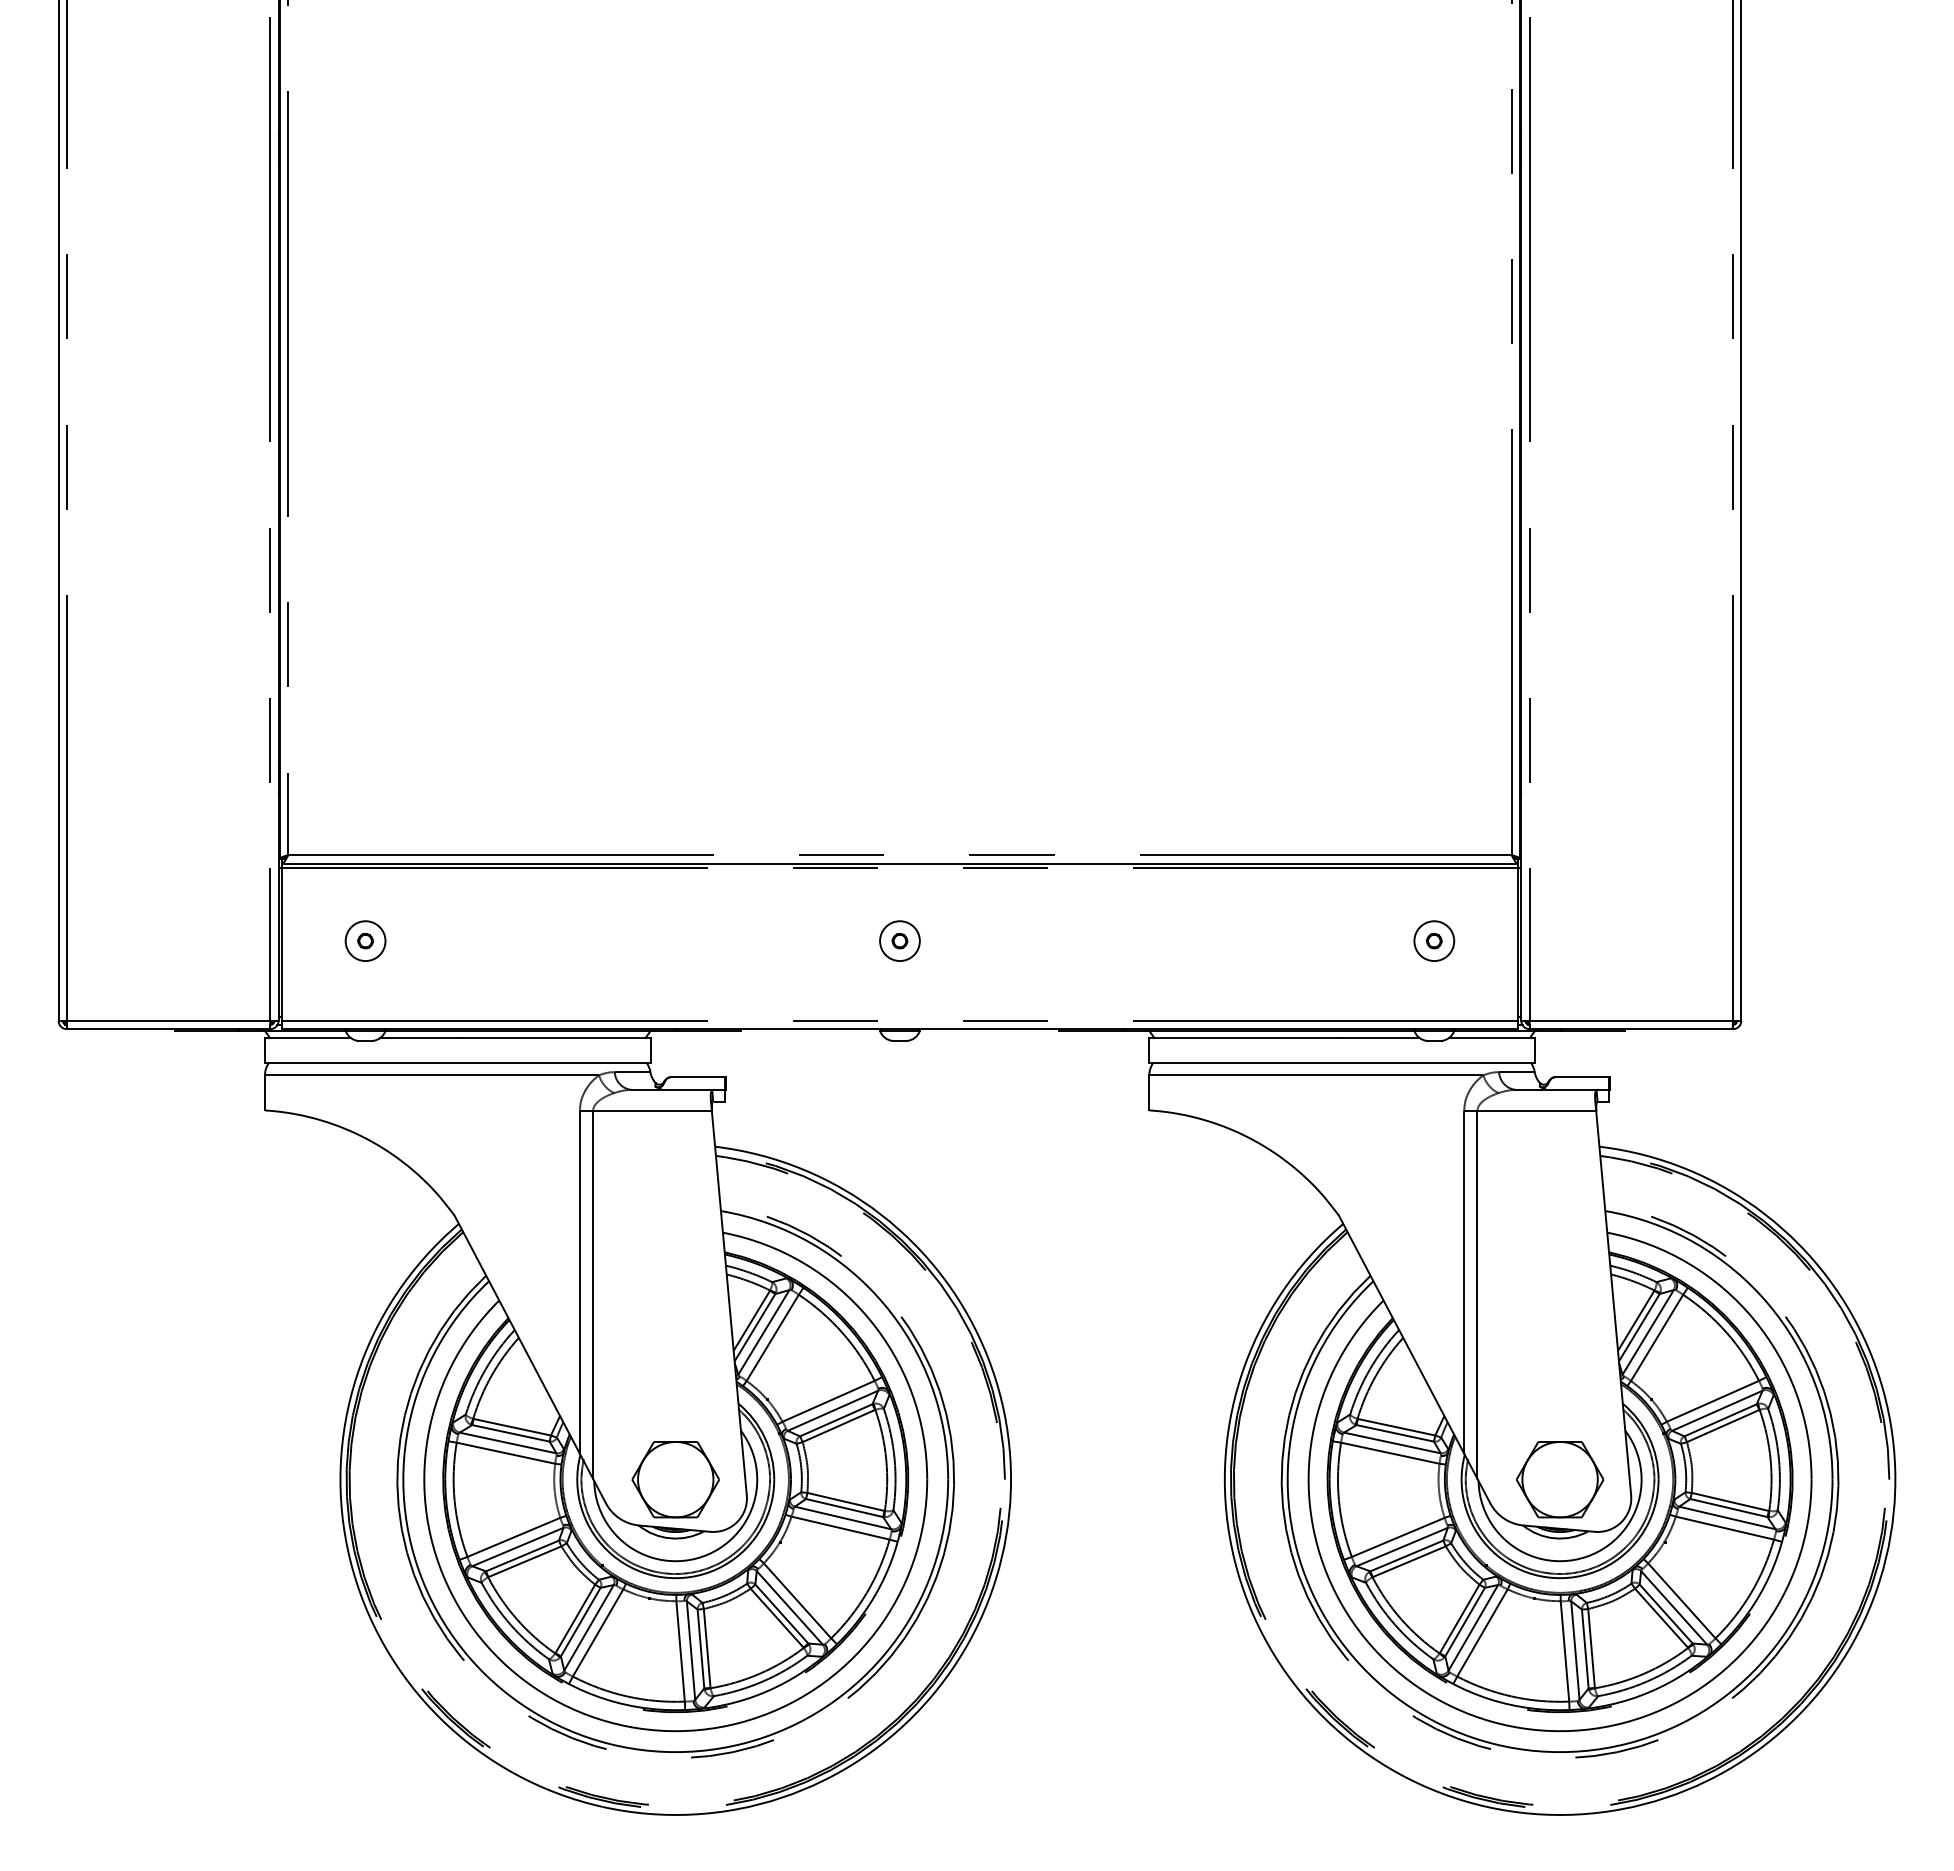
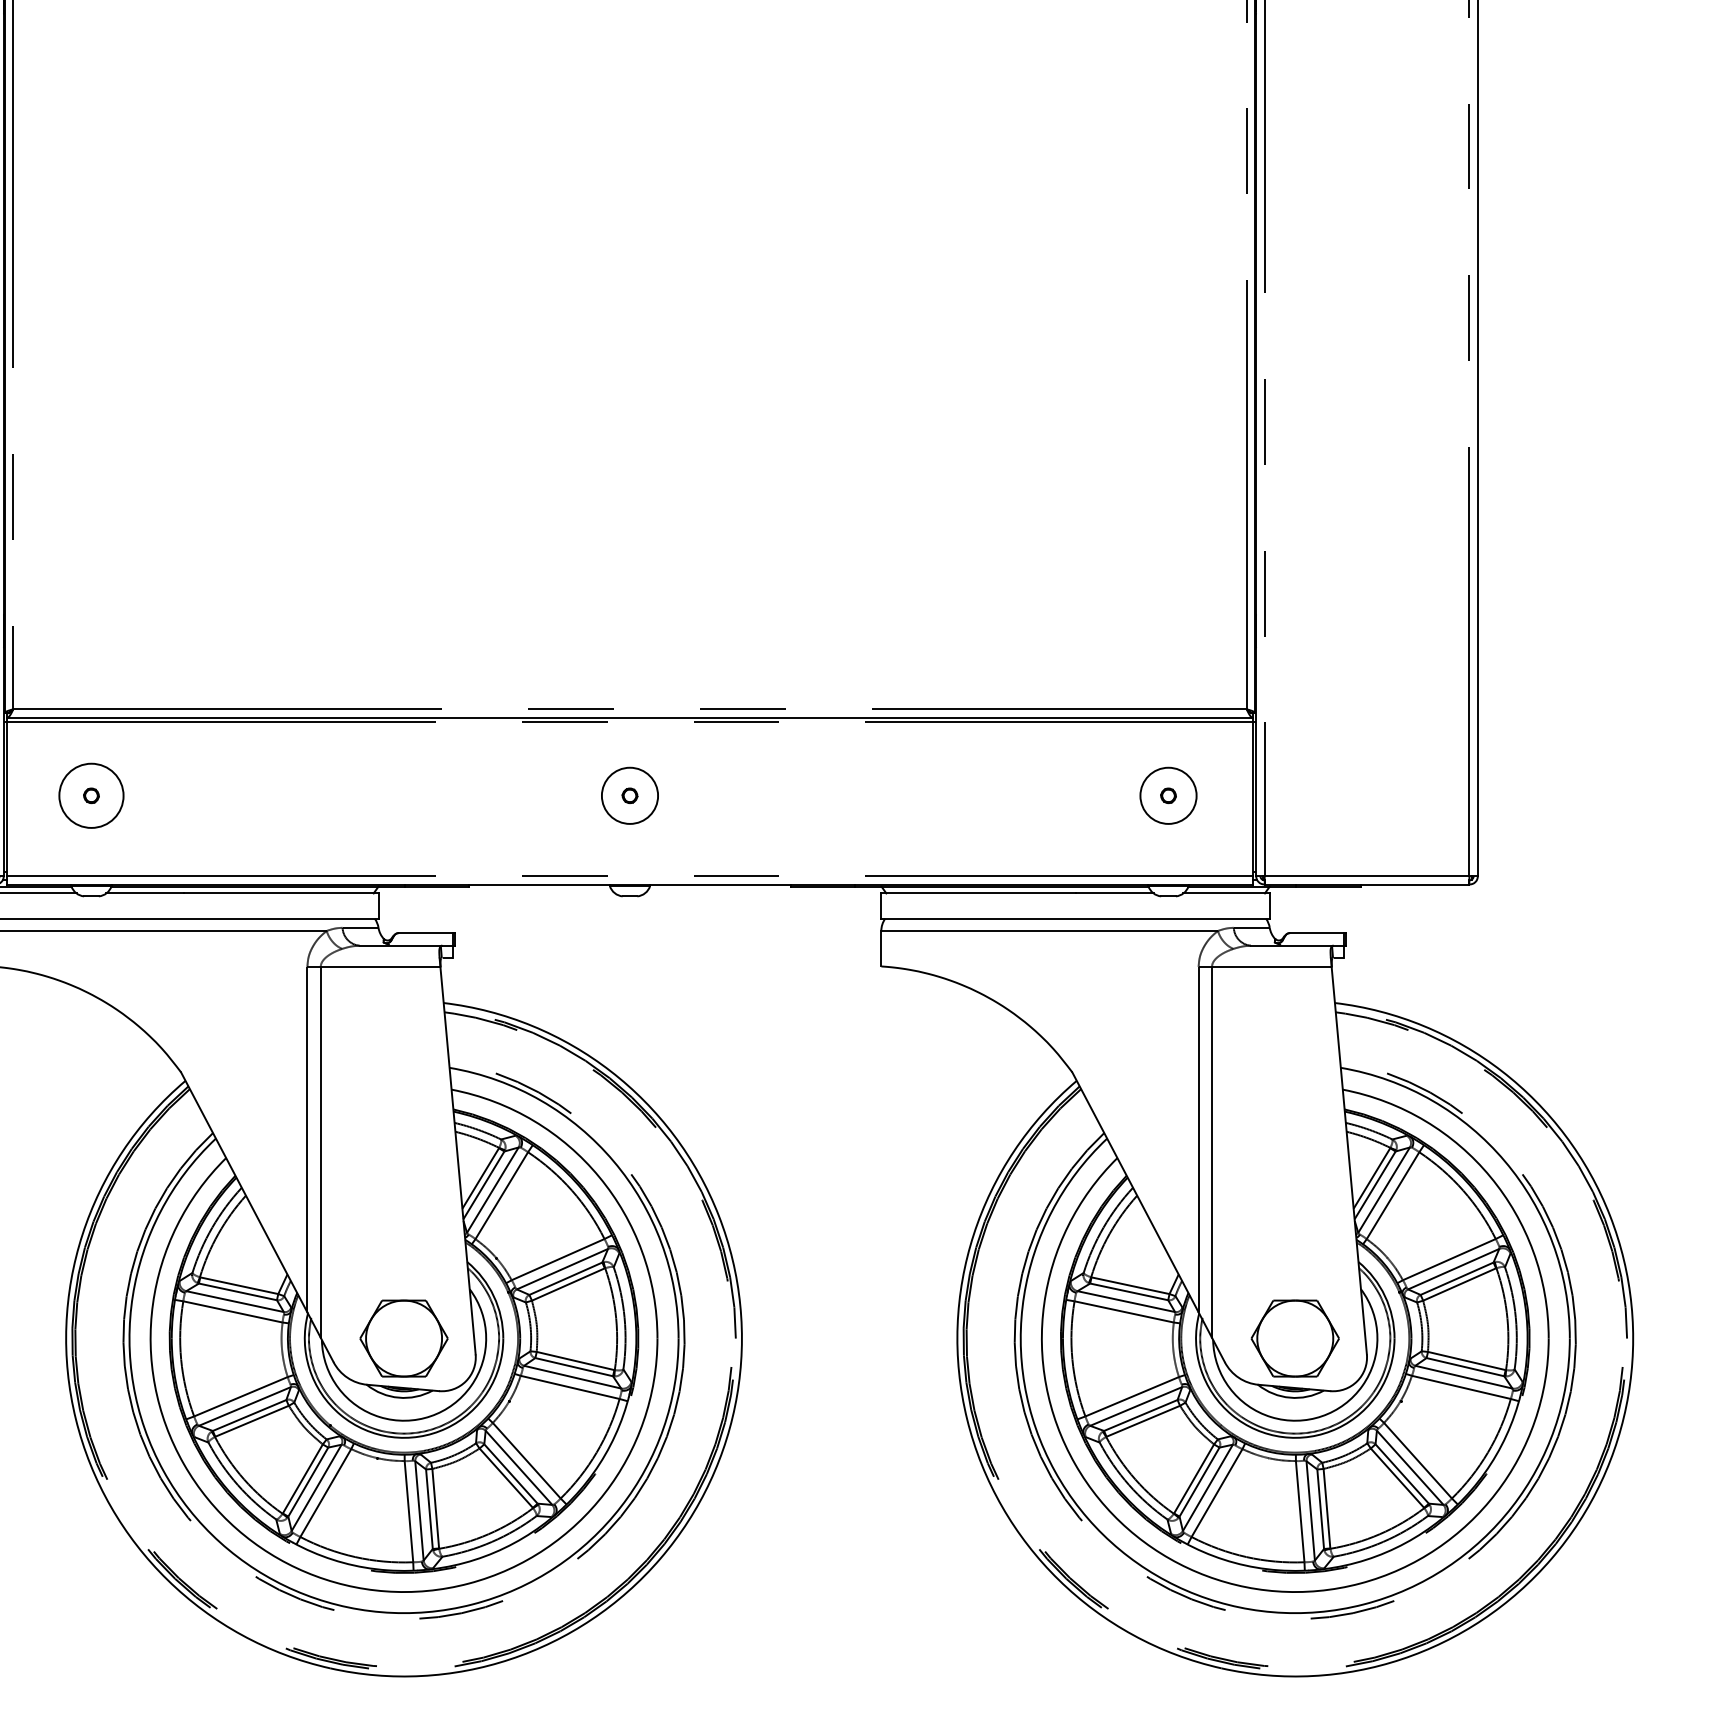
circle: (365, 941) -> (91, 796), size x1.6
circle: (899, 941) -> (629, 796), size x1.4
circle: (1434, 941) -> (1168, 796), size x1.4

